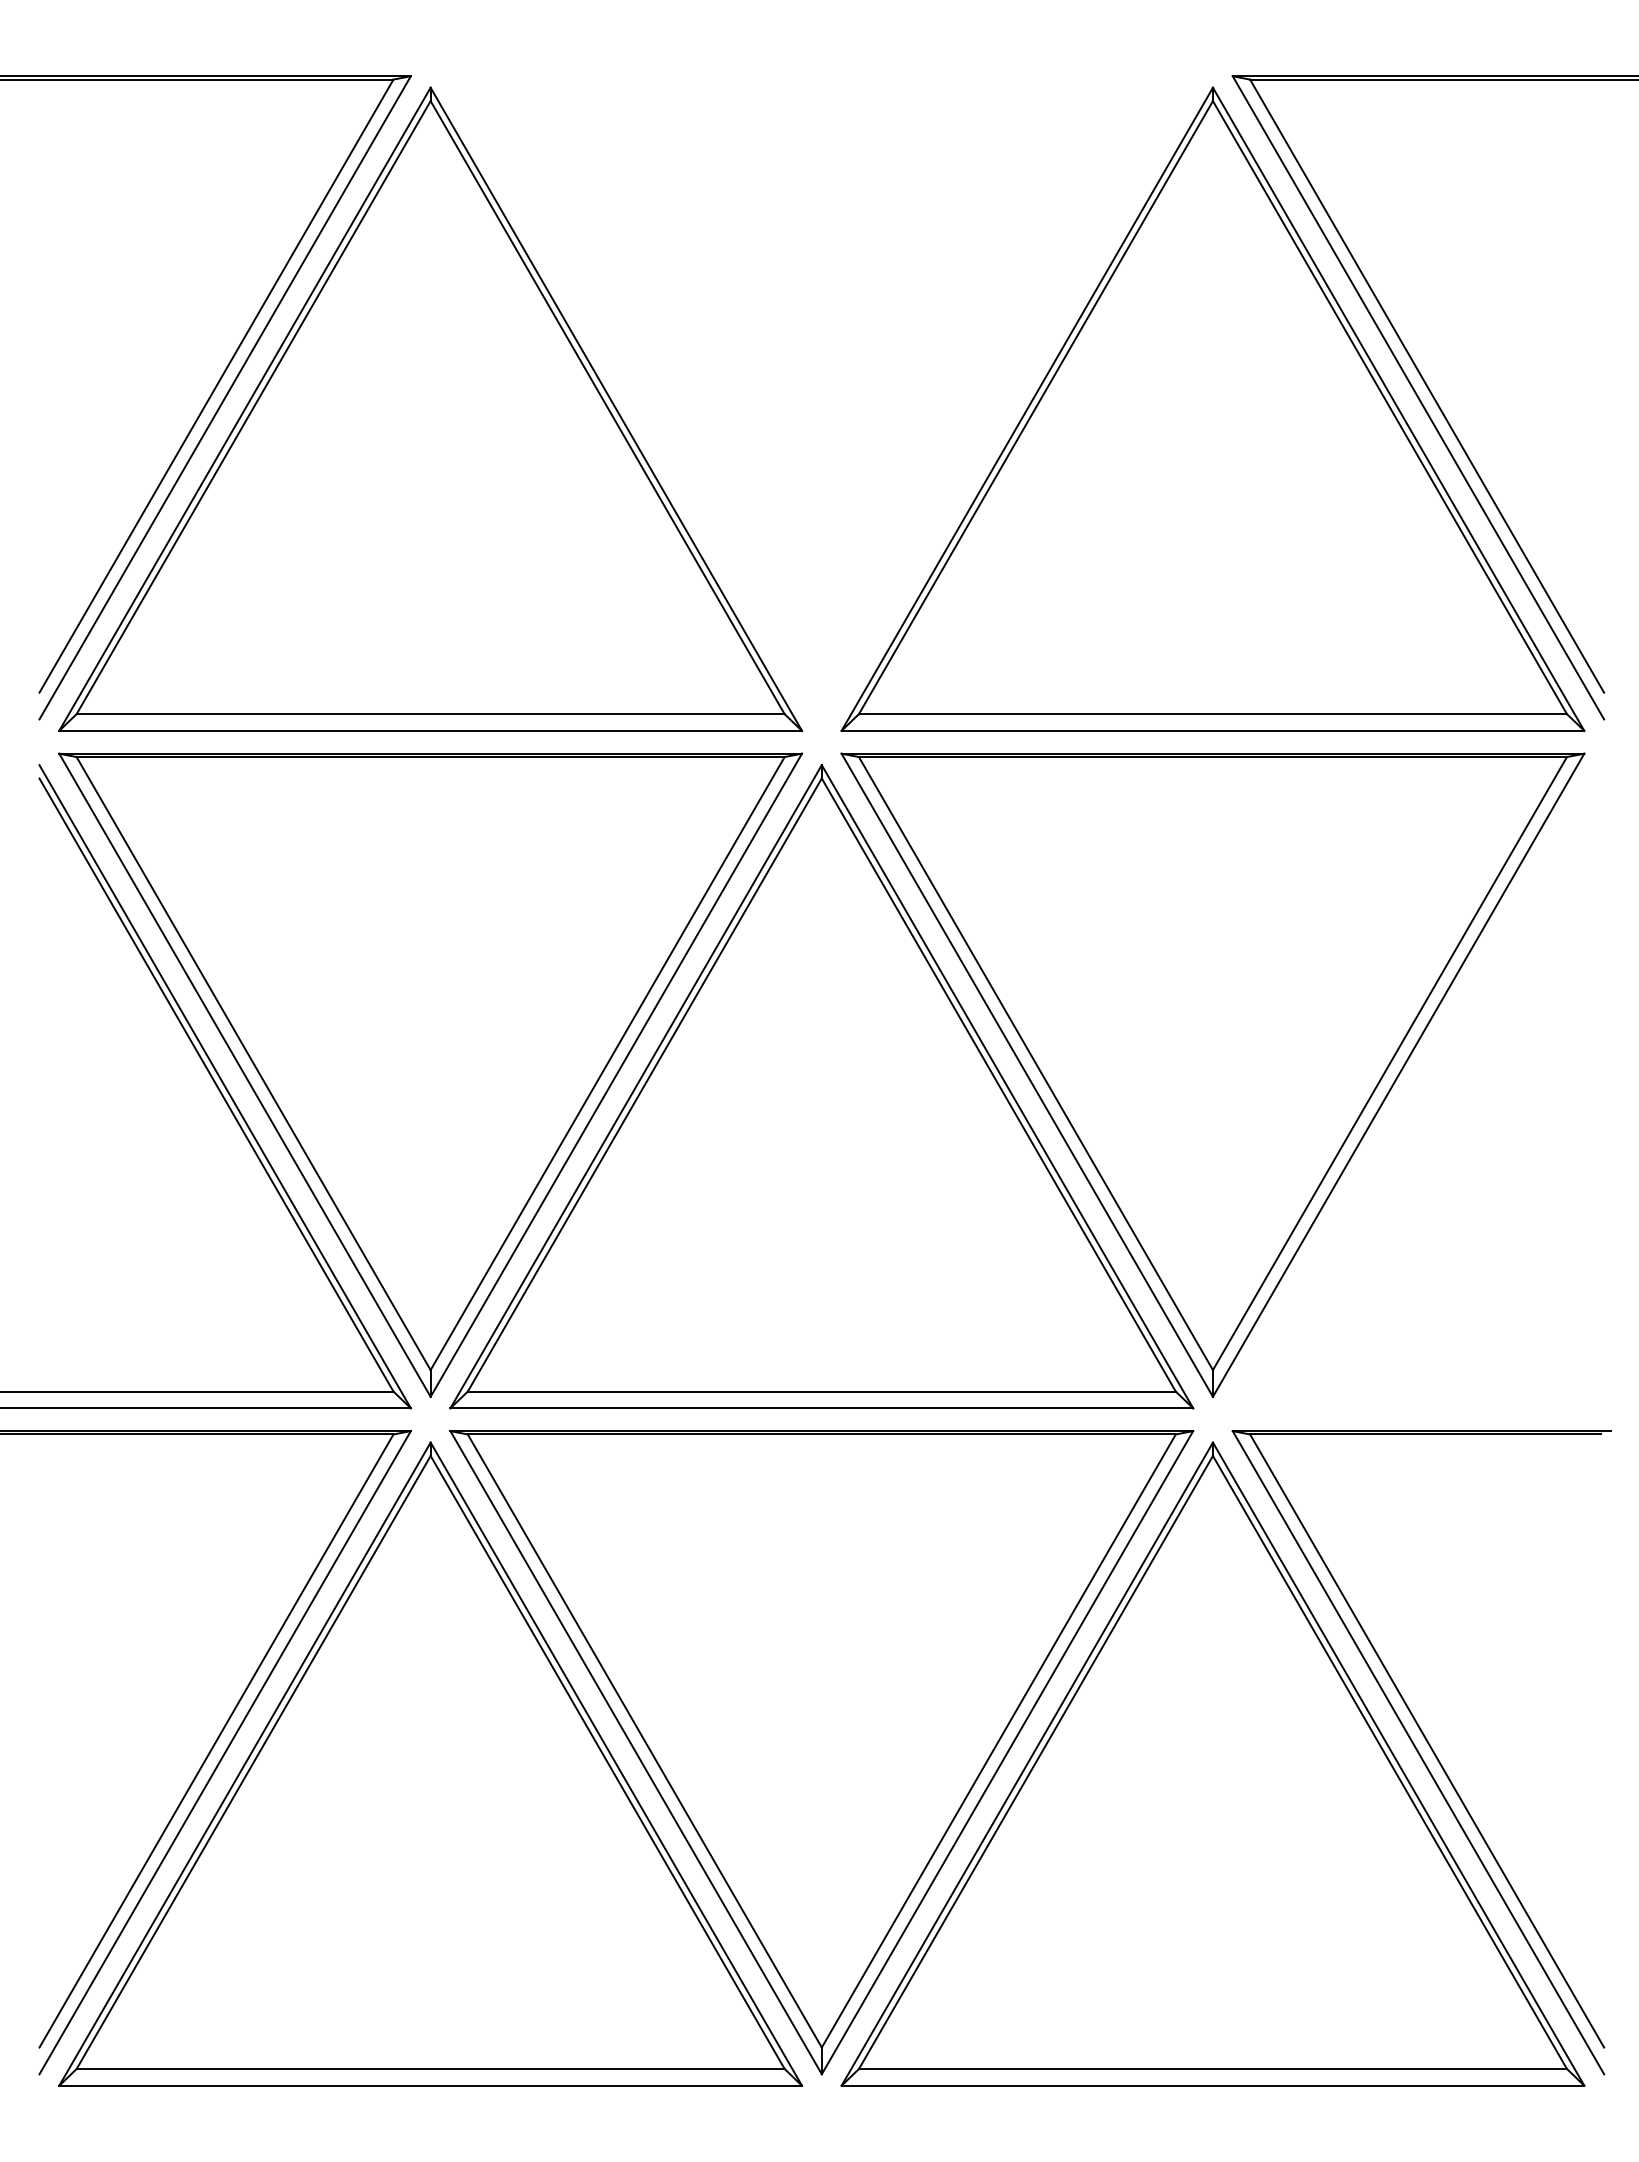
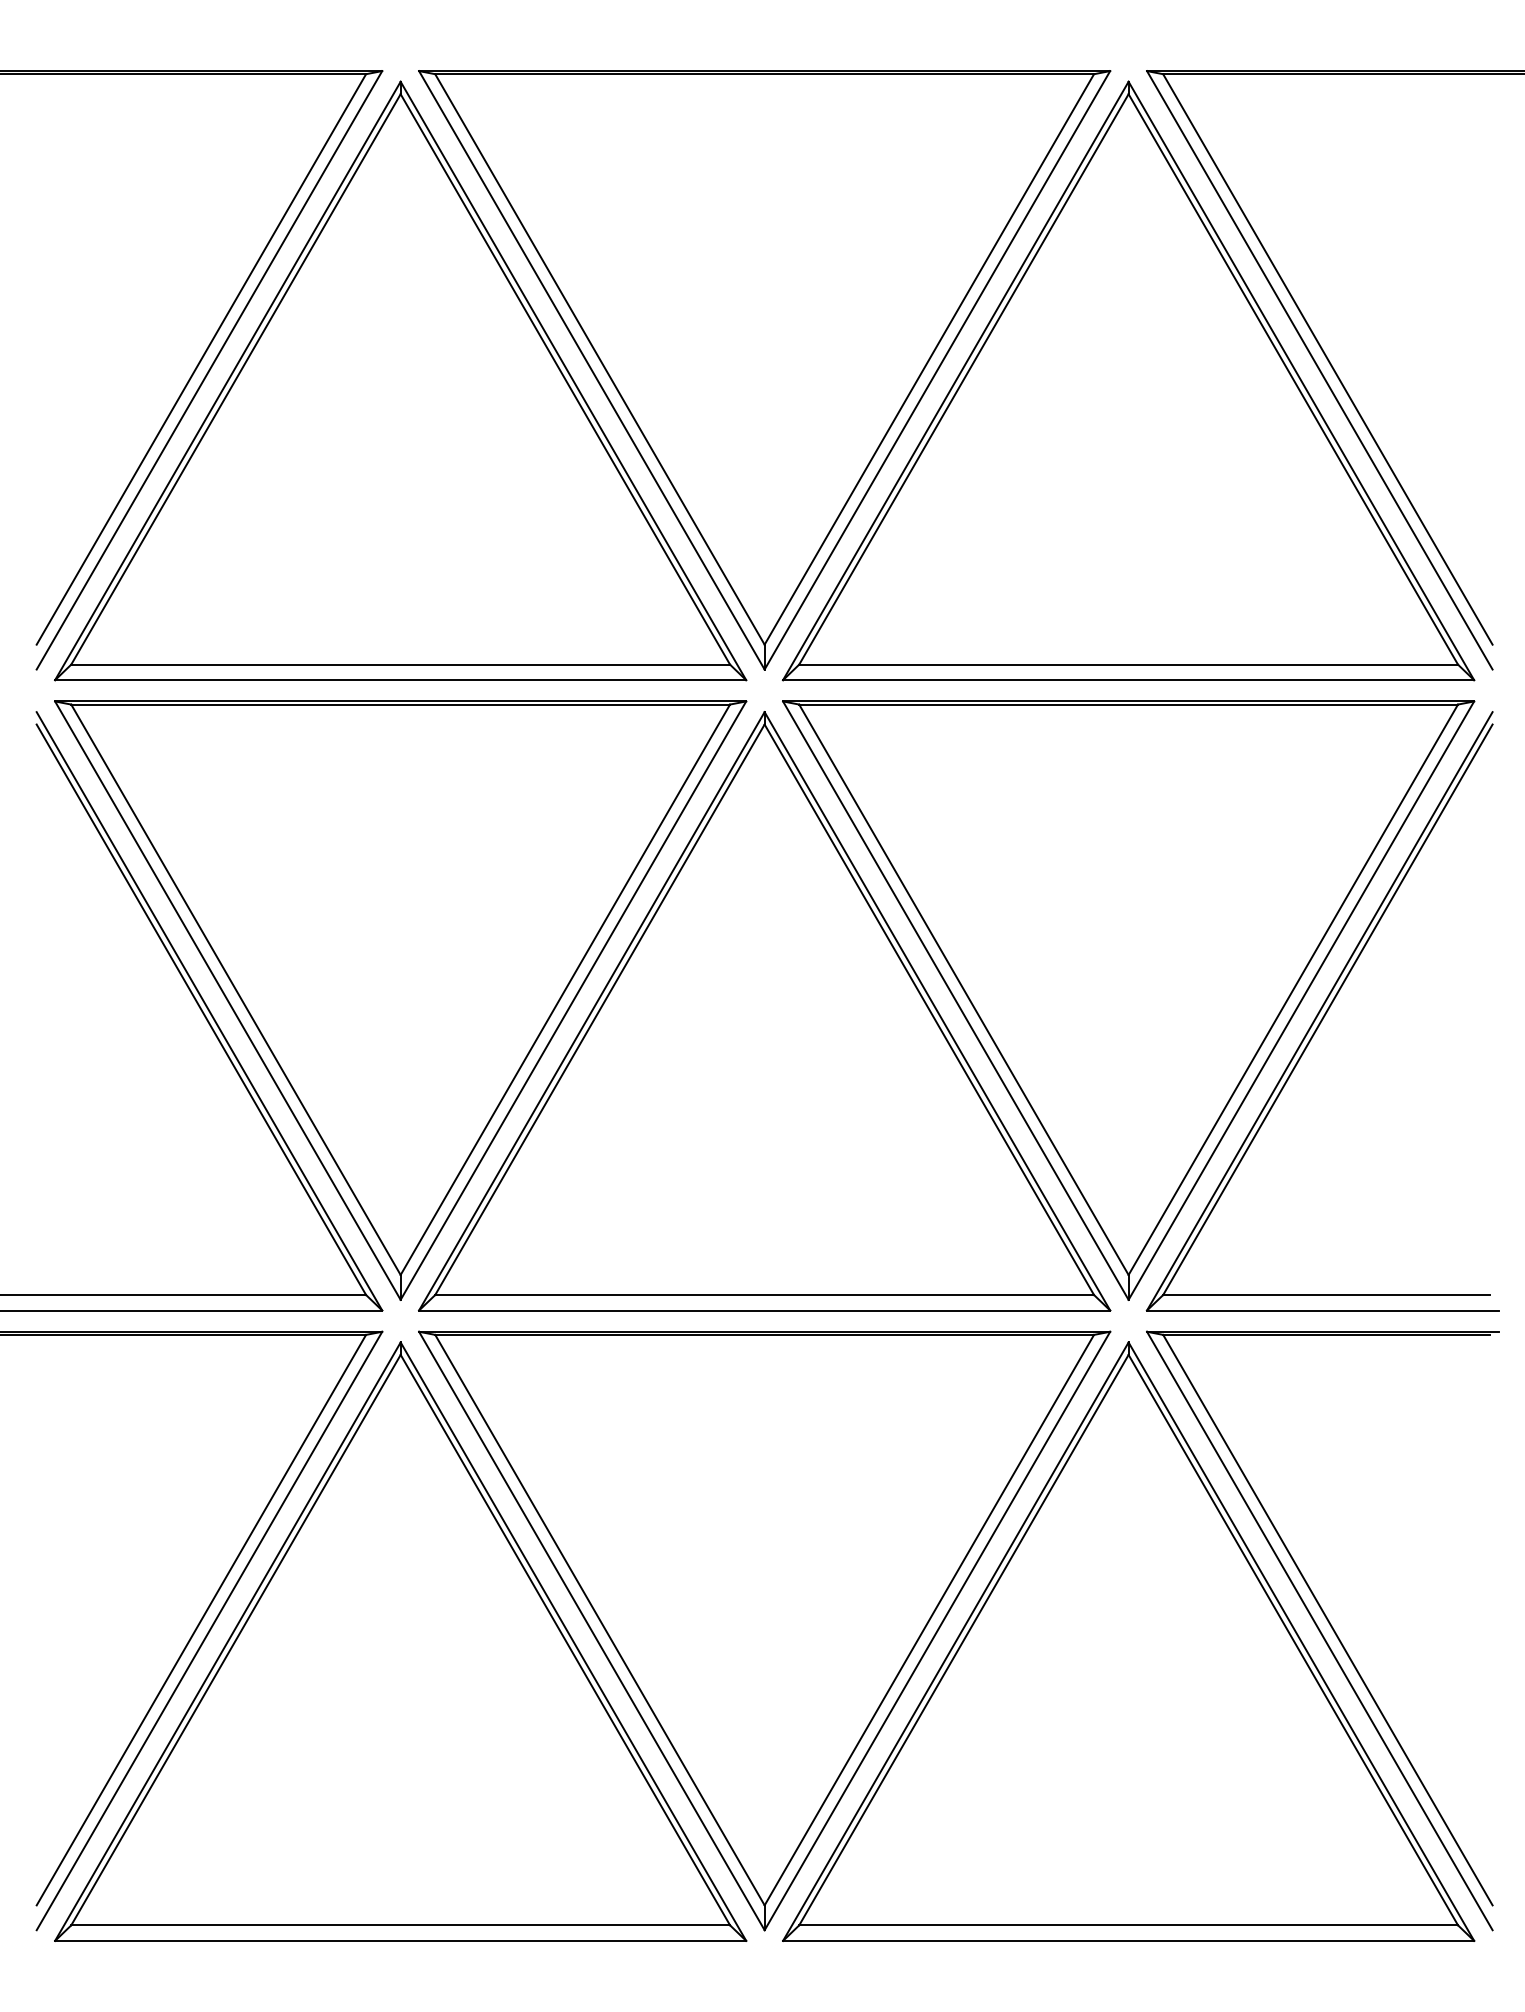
part: (821, 397) -> (764, 370), added
part: (1421, 1086) -> (1322, 1011), added

